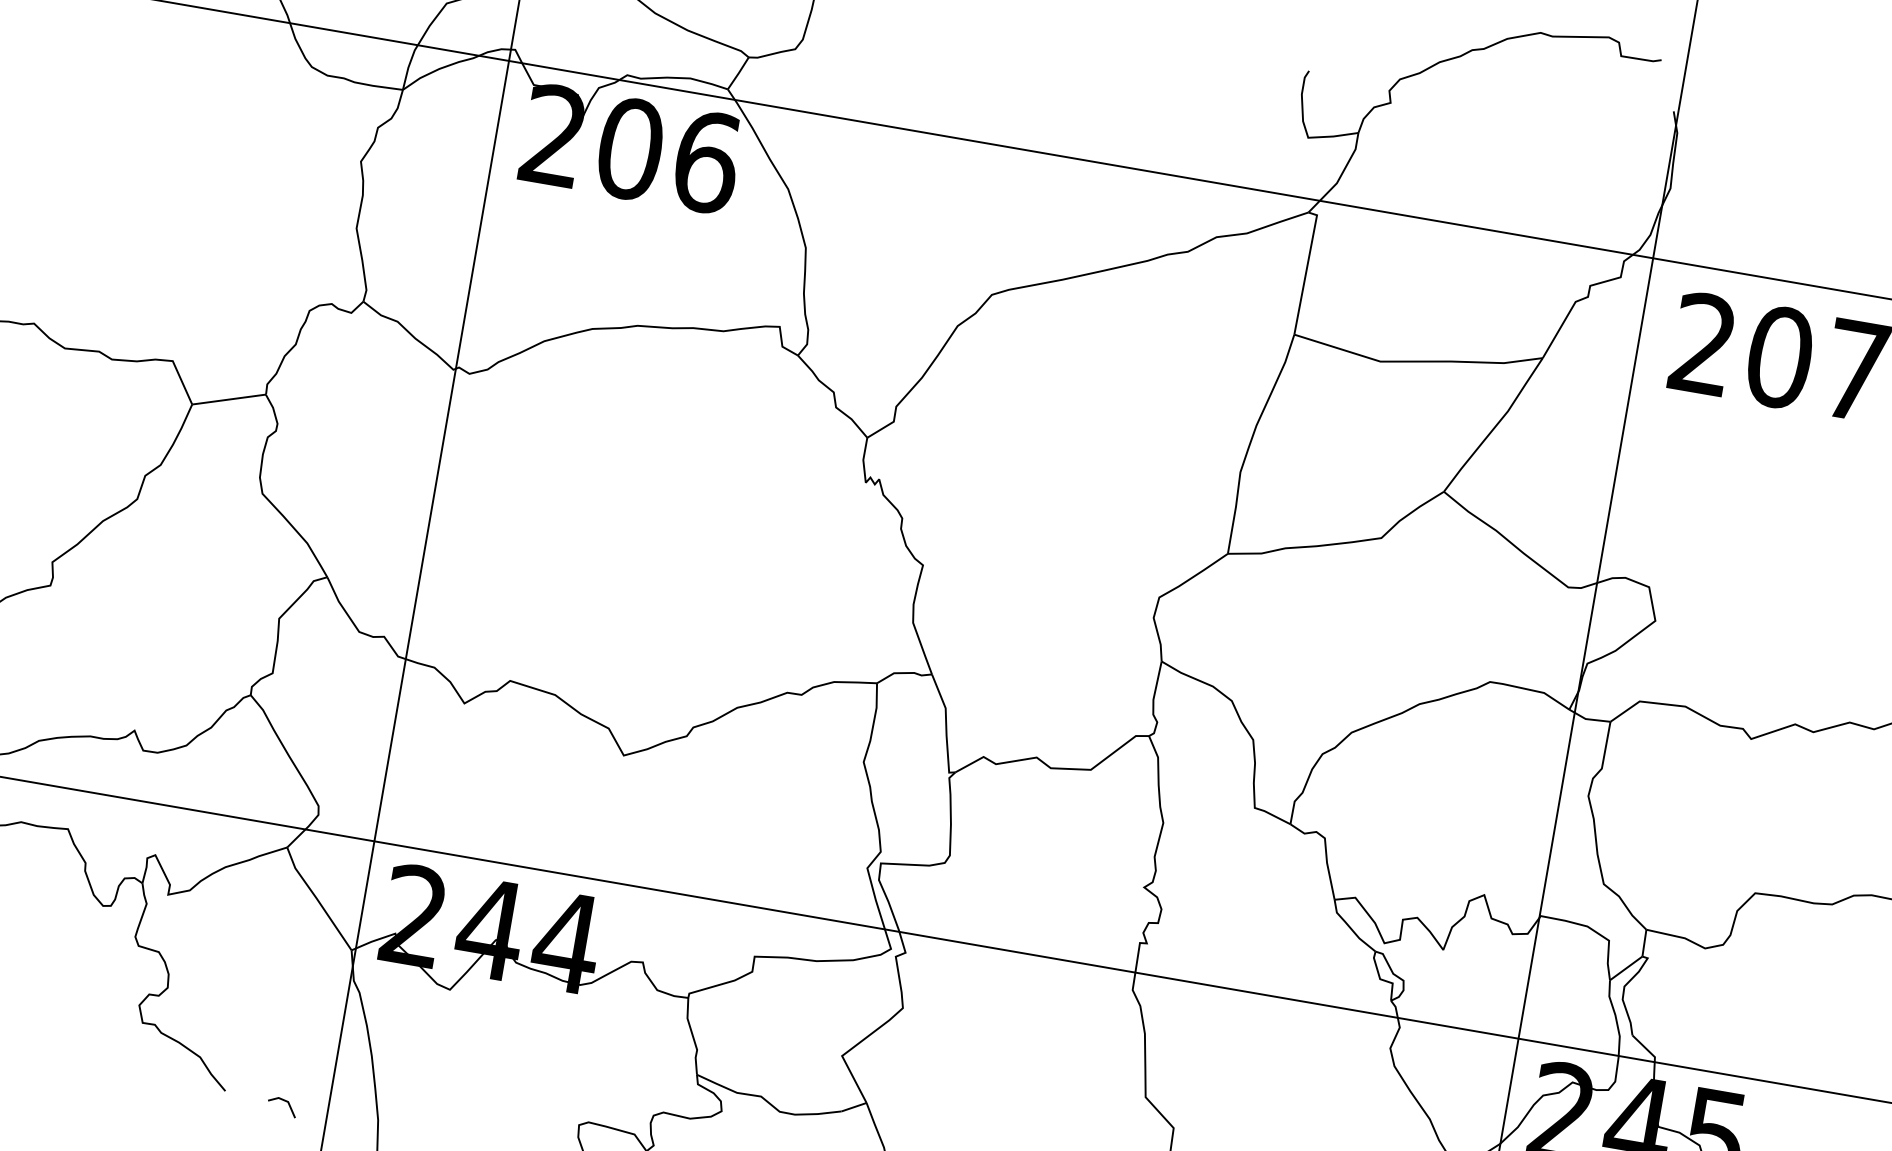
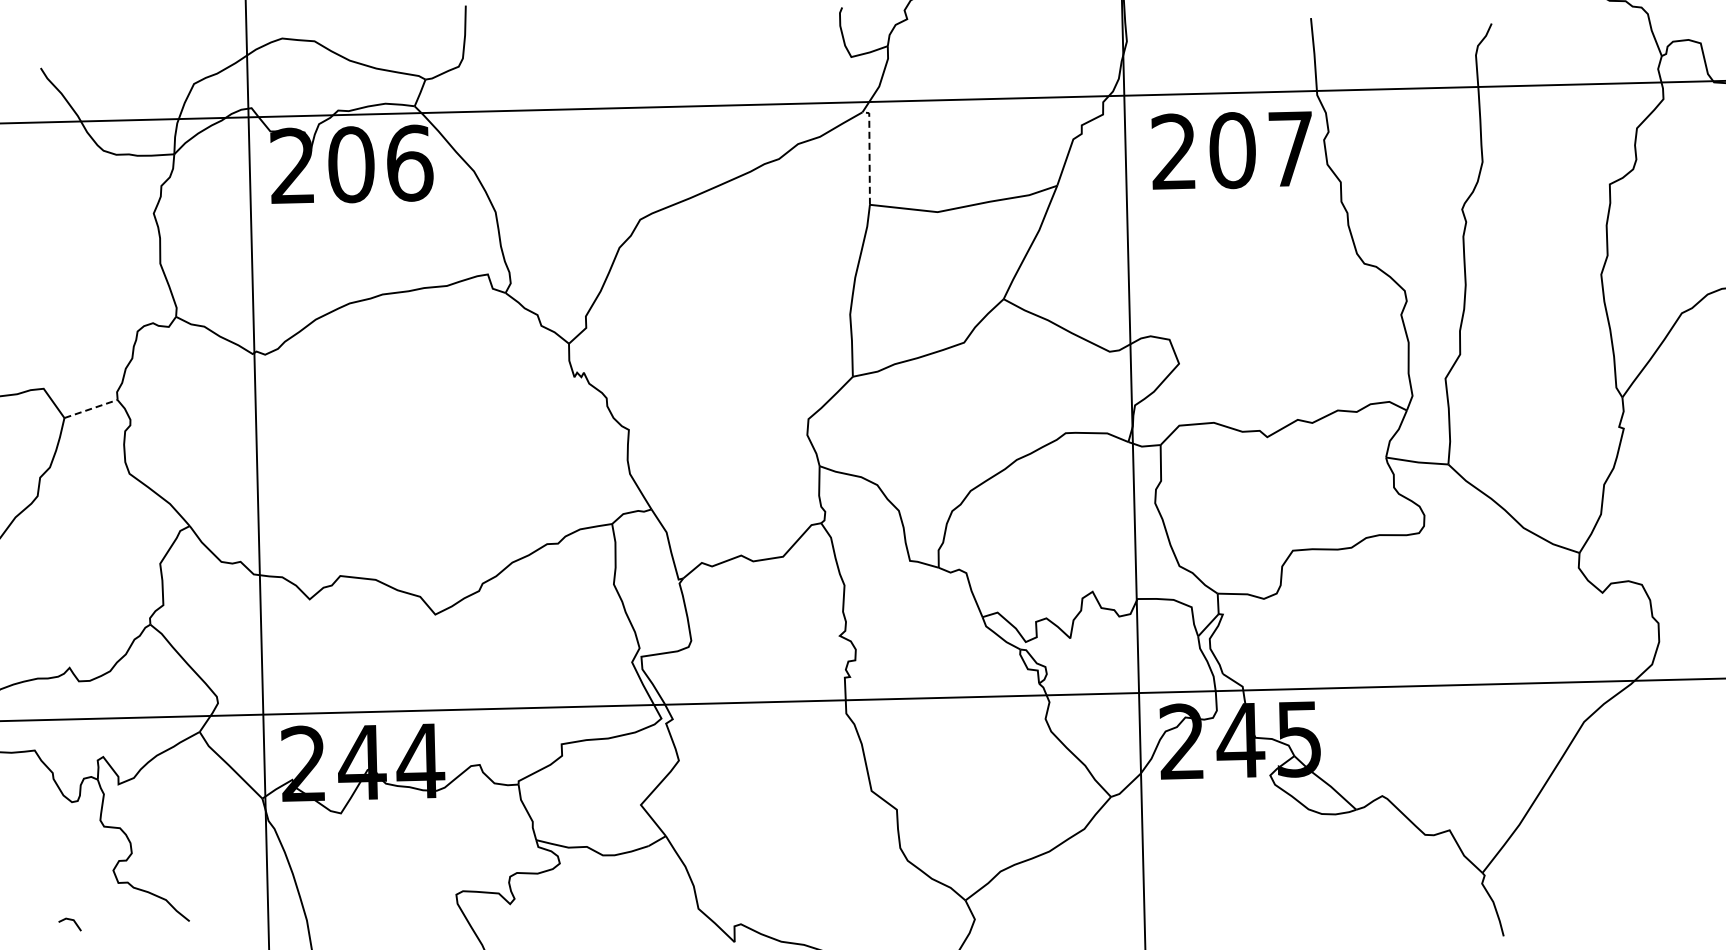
line: (1306, 269) -> (869, 154), solid -> dashed
line: (229, 399) -> (91, 408), solid -> dashed
line: (282, 1101) -> (69, 920), moved

